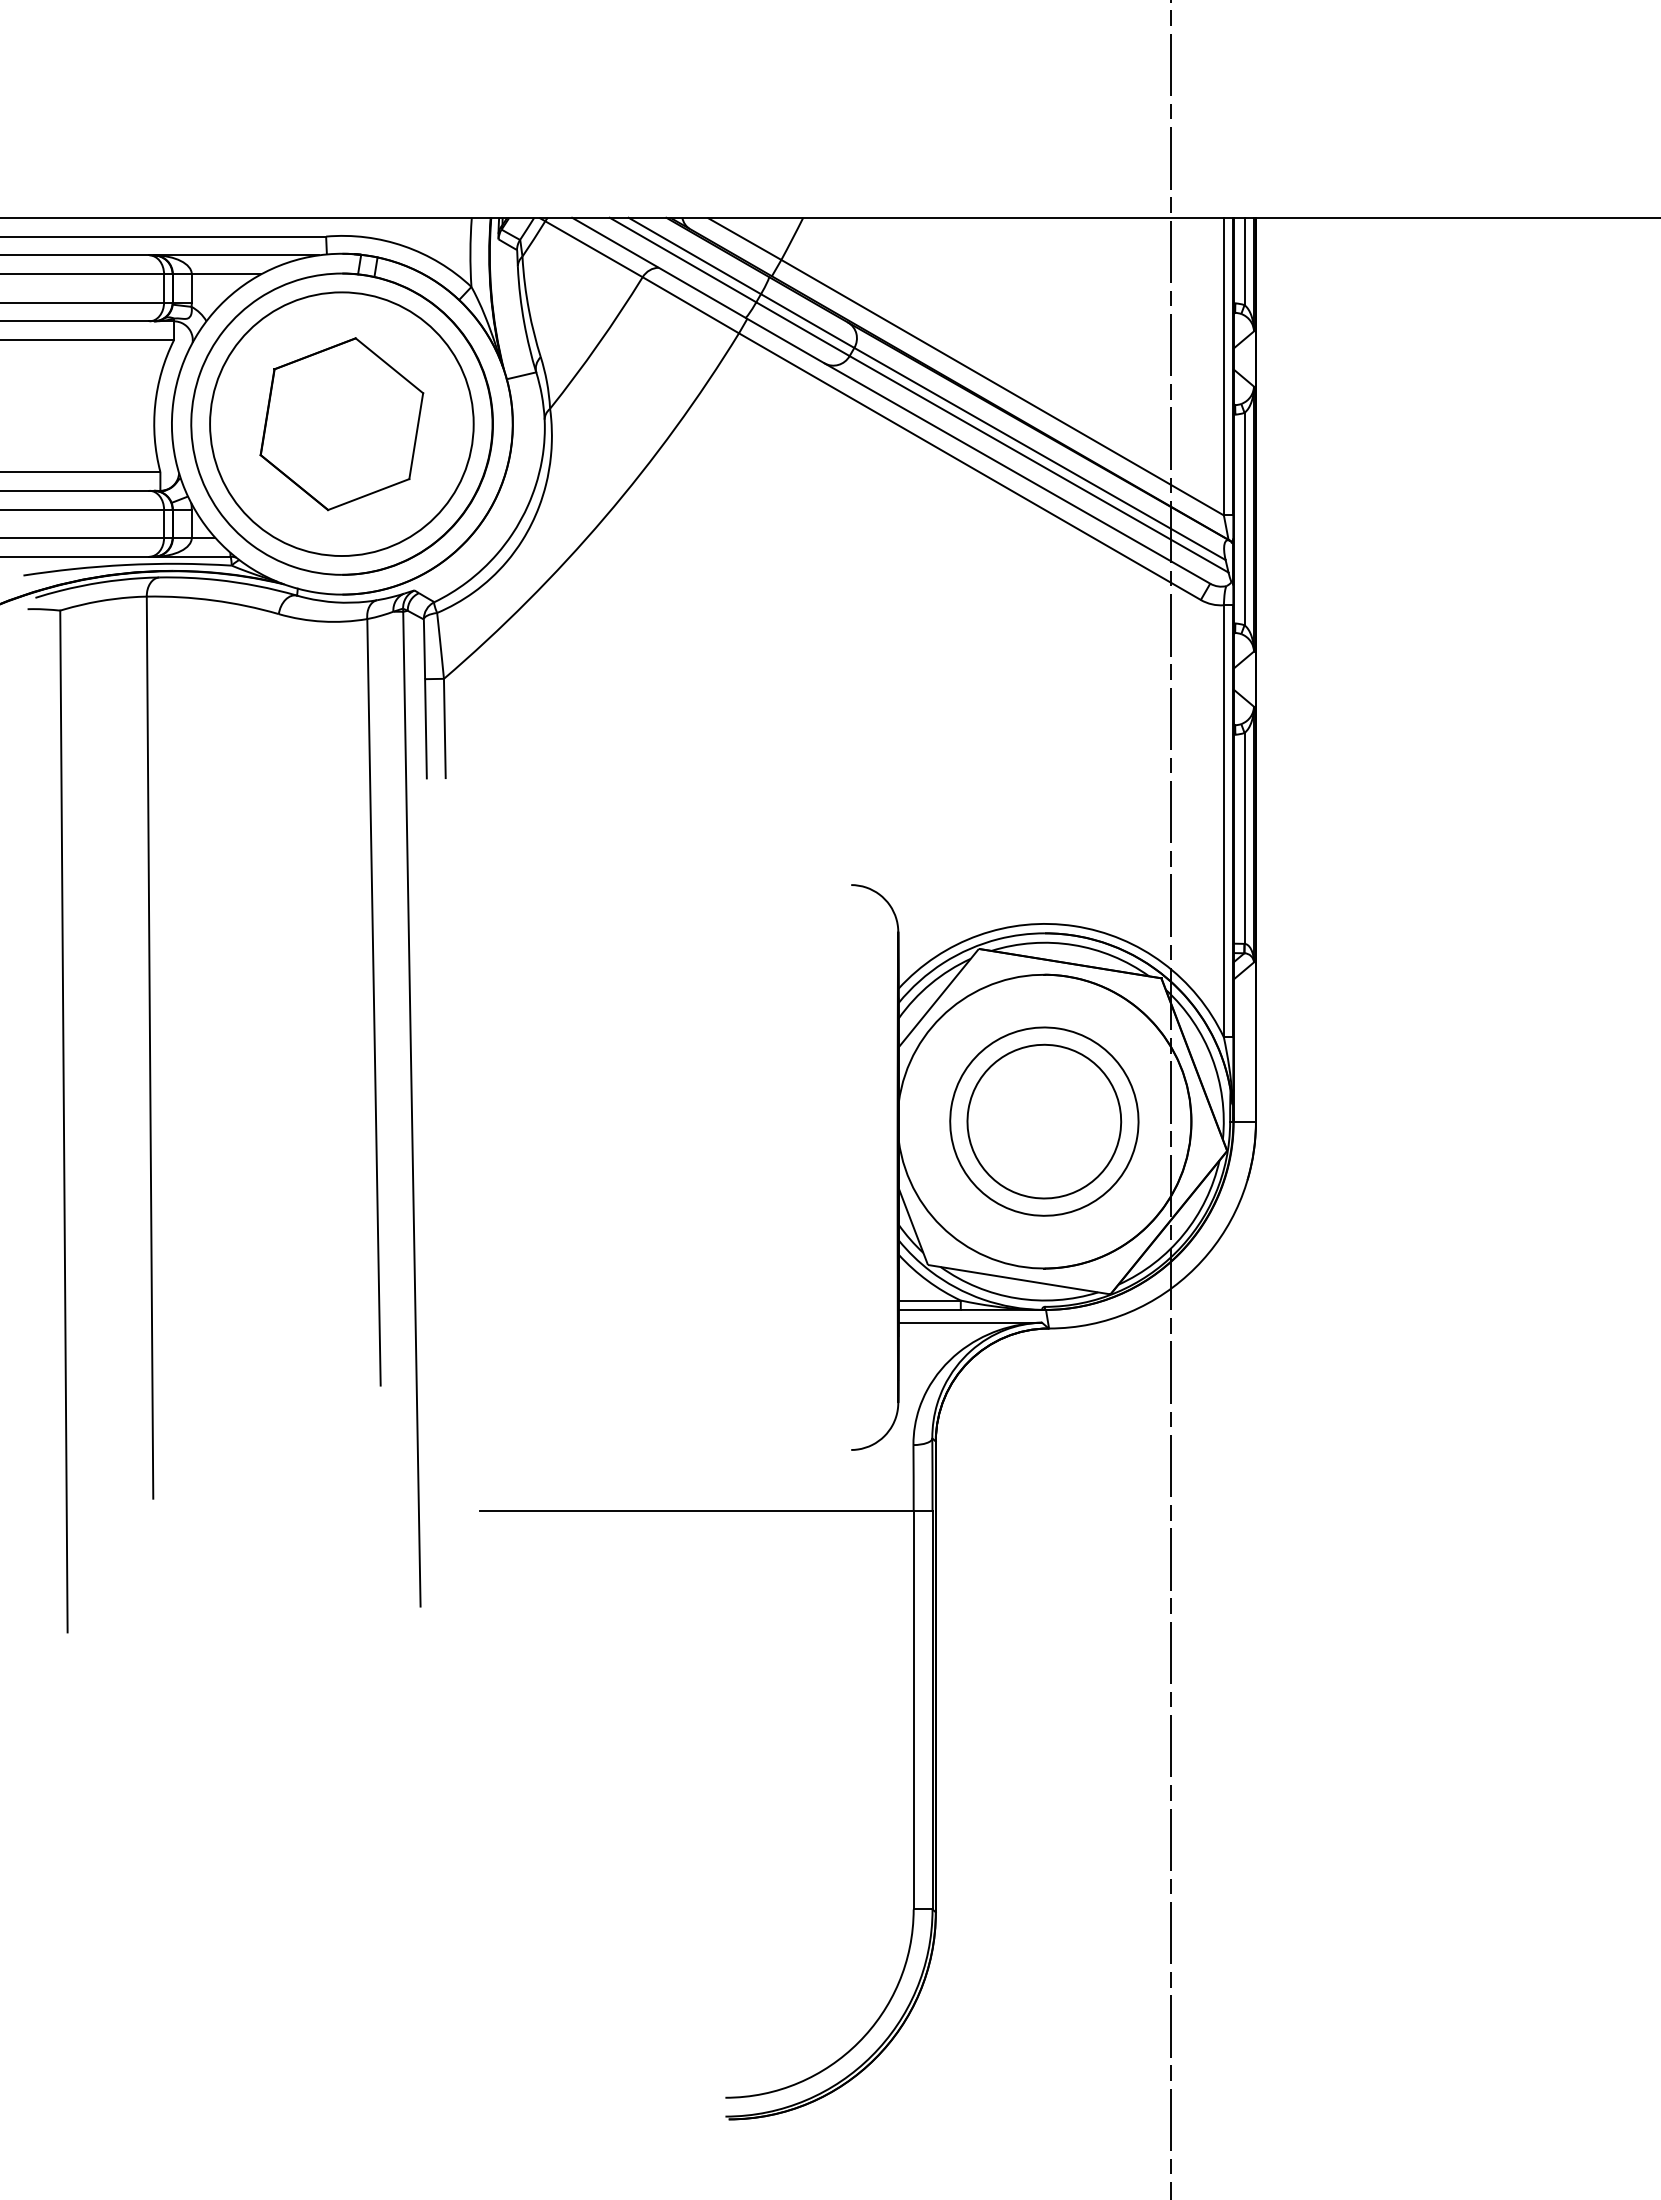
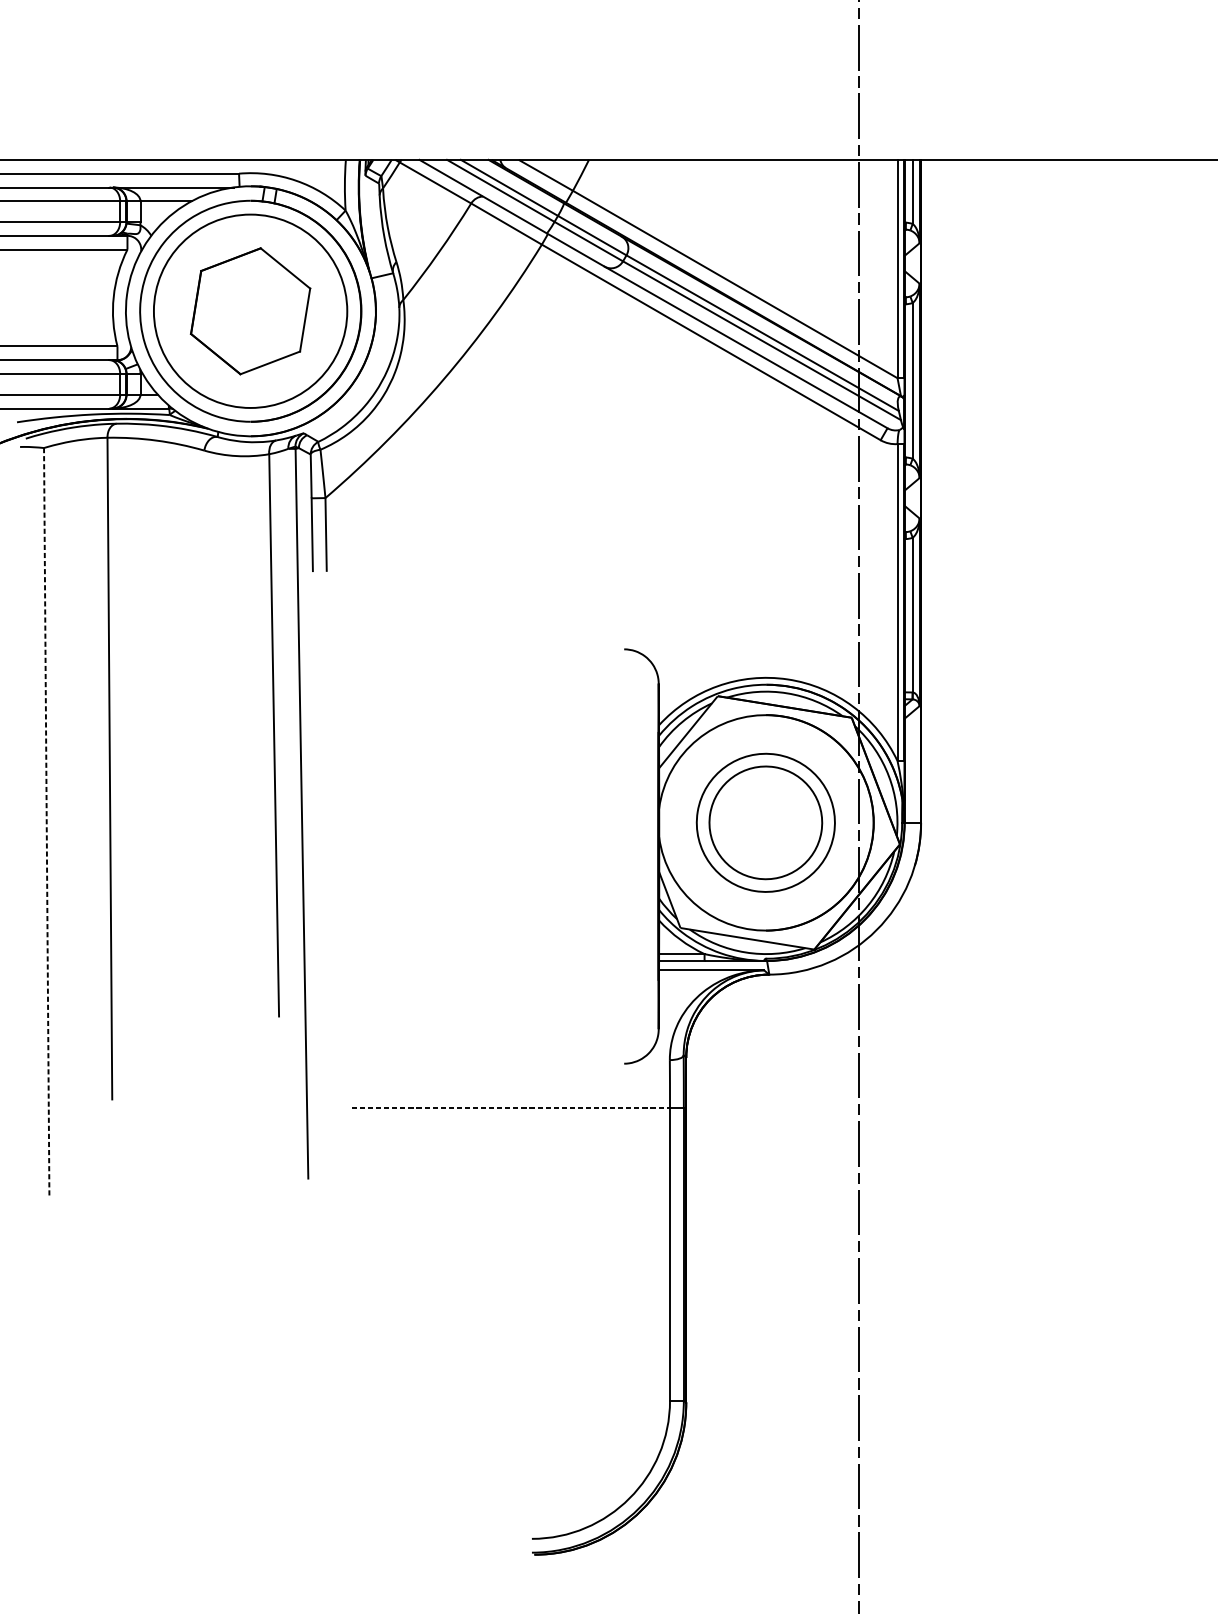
line: (63, 1121) -> (46, 822), solid -> dashed
line: (696, 1510) -> (510, 1108), solid -> dashed

